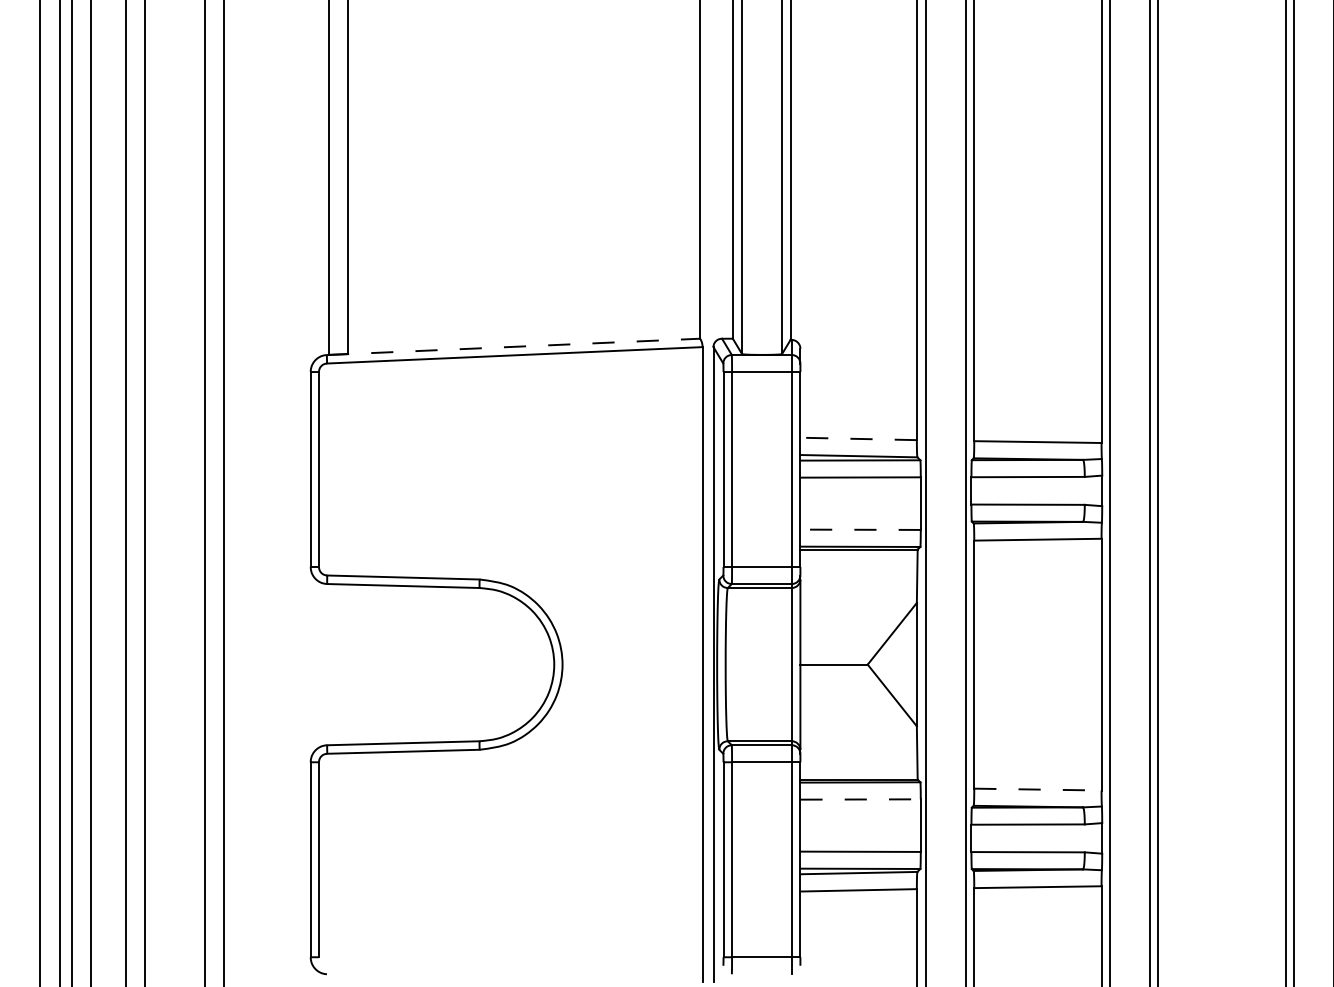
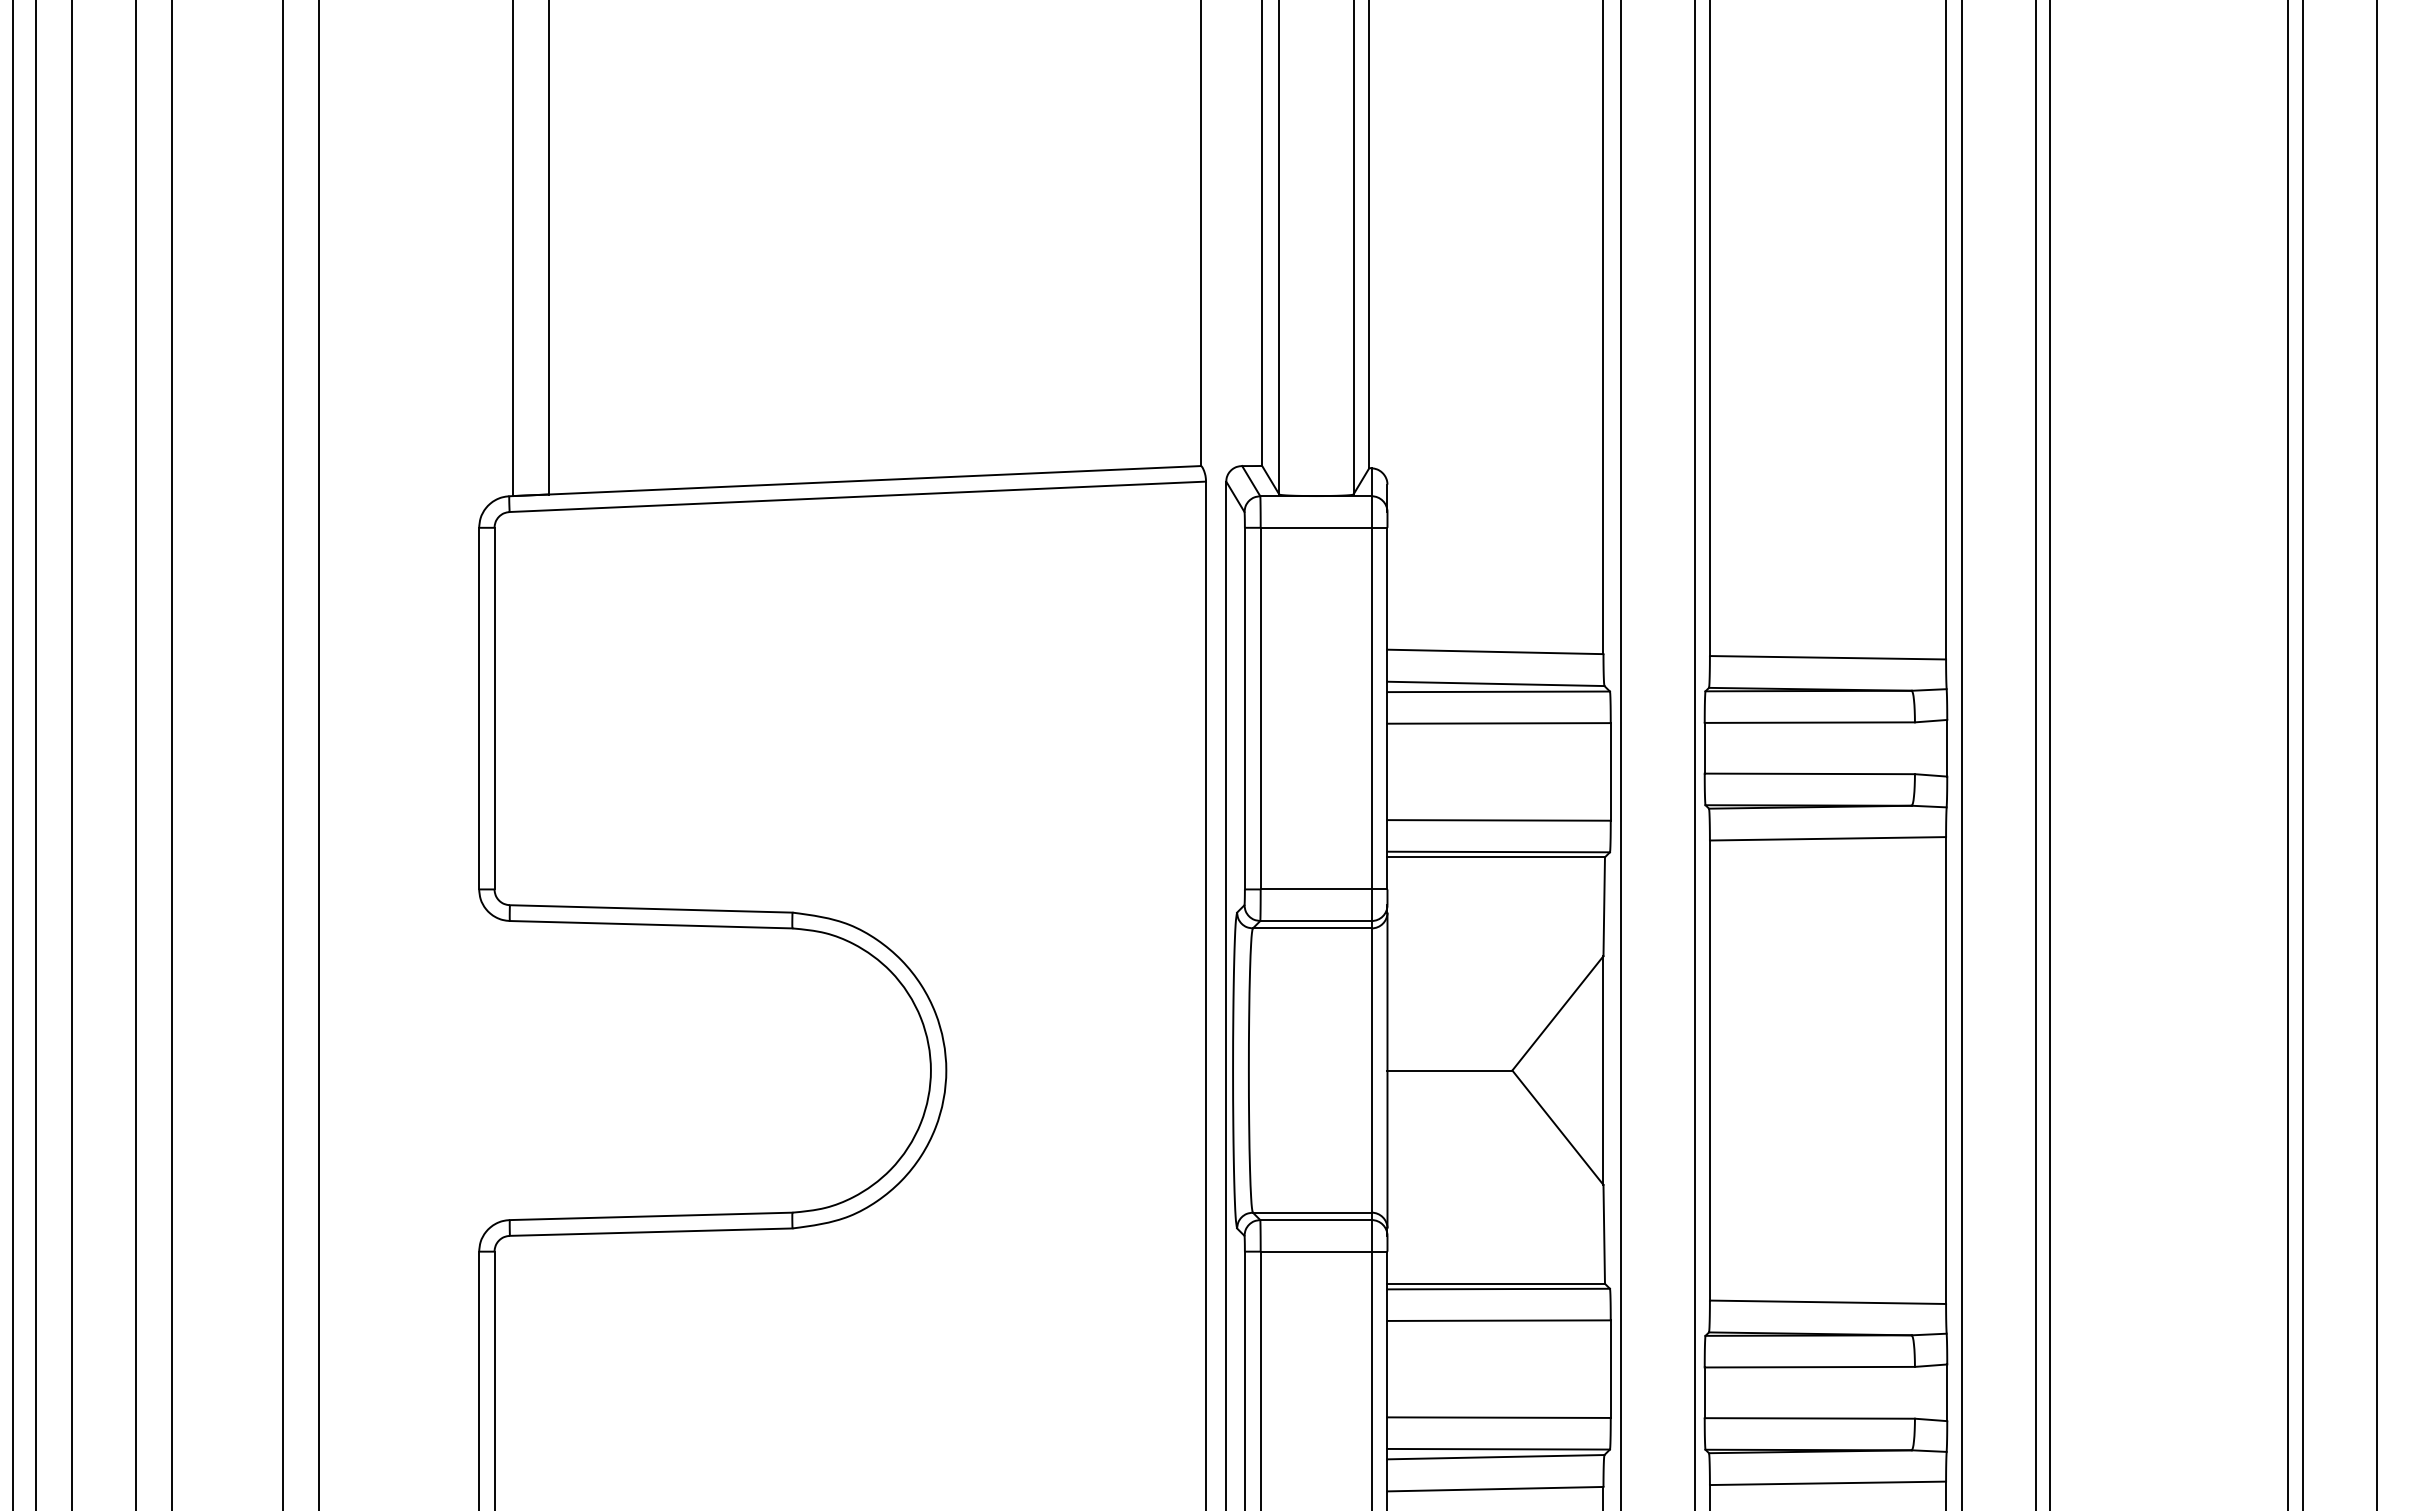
line: (513, 346) -> (855, 480), dashed -> solid
line: (858, 438) -> (1495, 651), dashed -> solid
line: (860, 529) -> (1498, 819), dashed -> solid
line: (1037, 789) -> (1827, 1302), dashed -> solid
line: (861, 799) -> (1500, 1320), dashed -> solid

